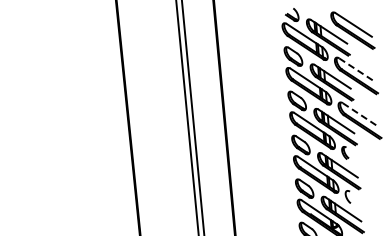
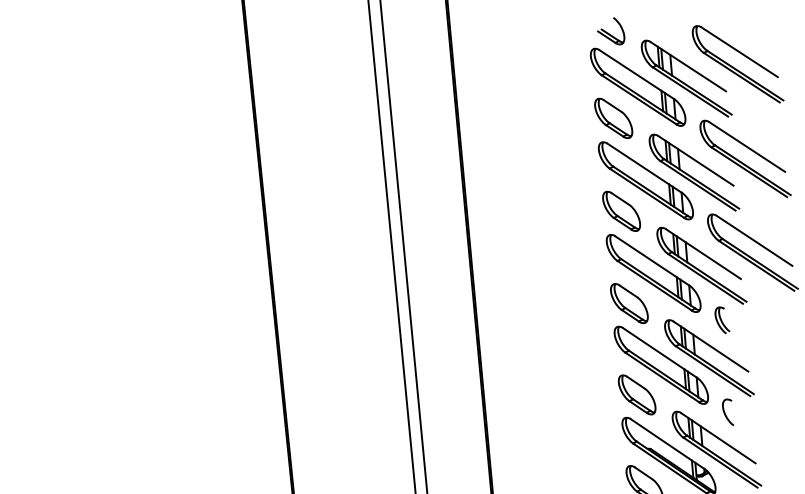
line: (357, 70) -> (747, 147), dashed -> solid
line: (360, 115) -> (753, 241), dashed -> solid

